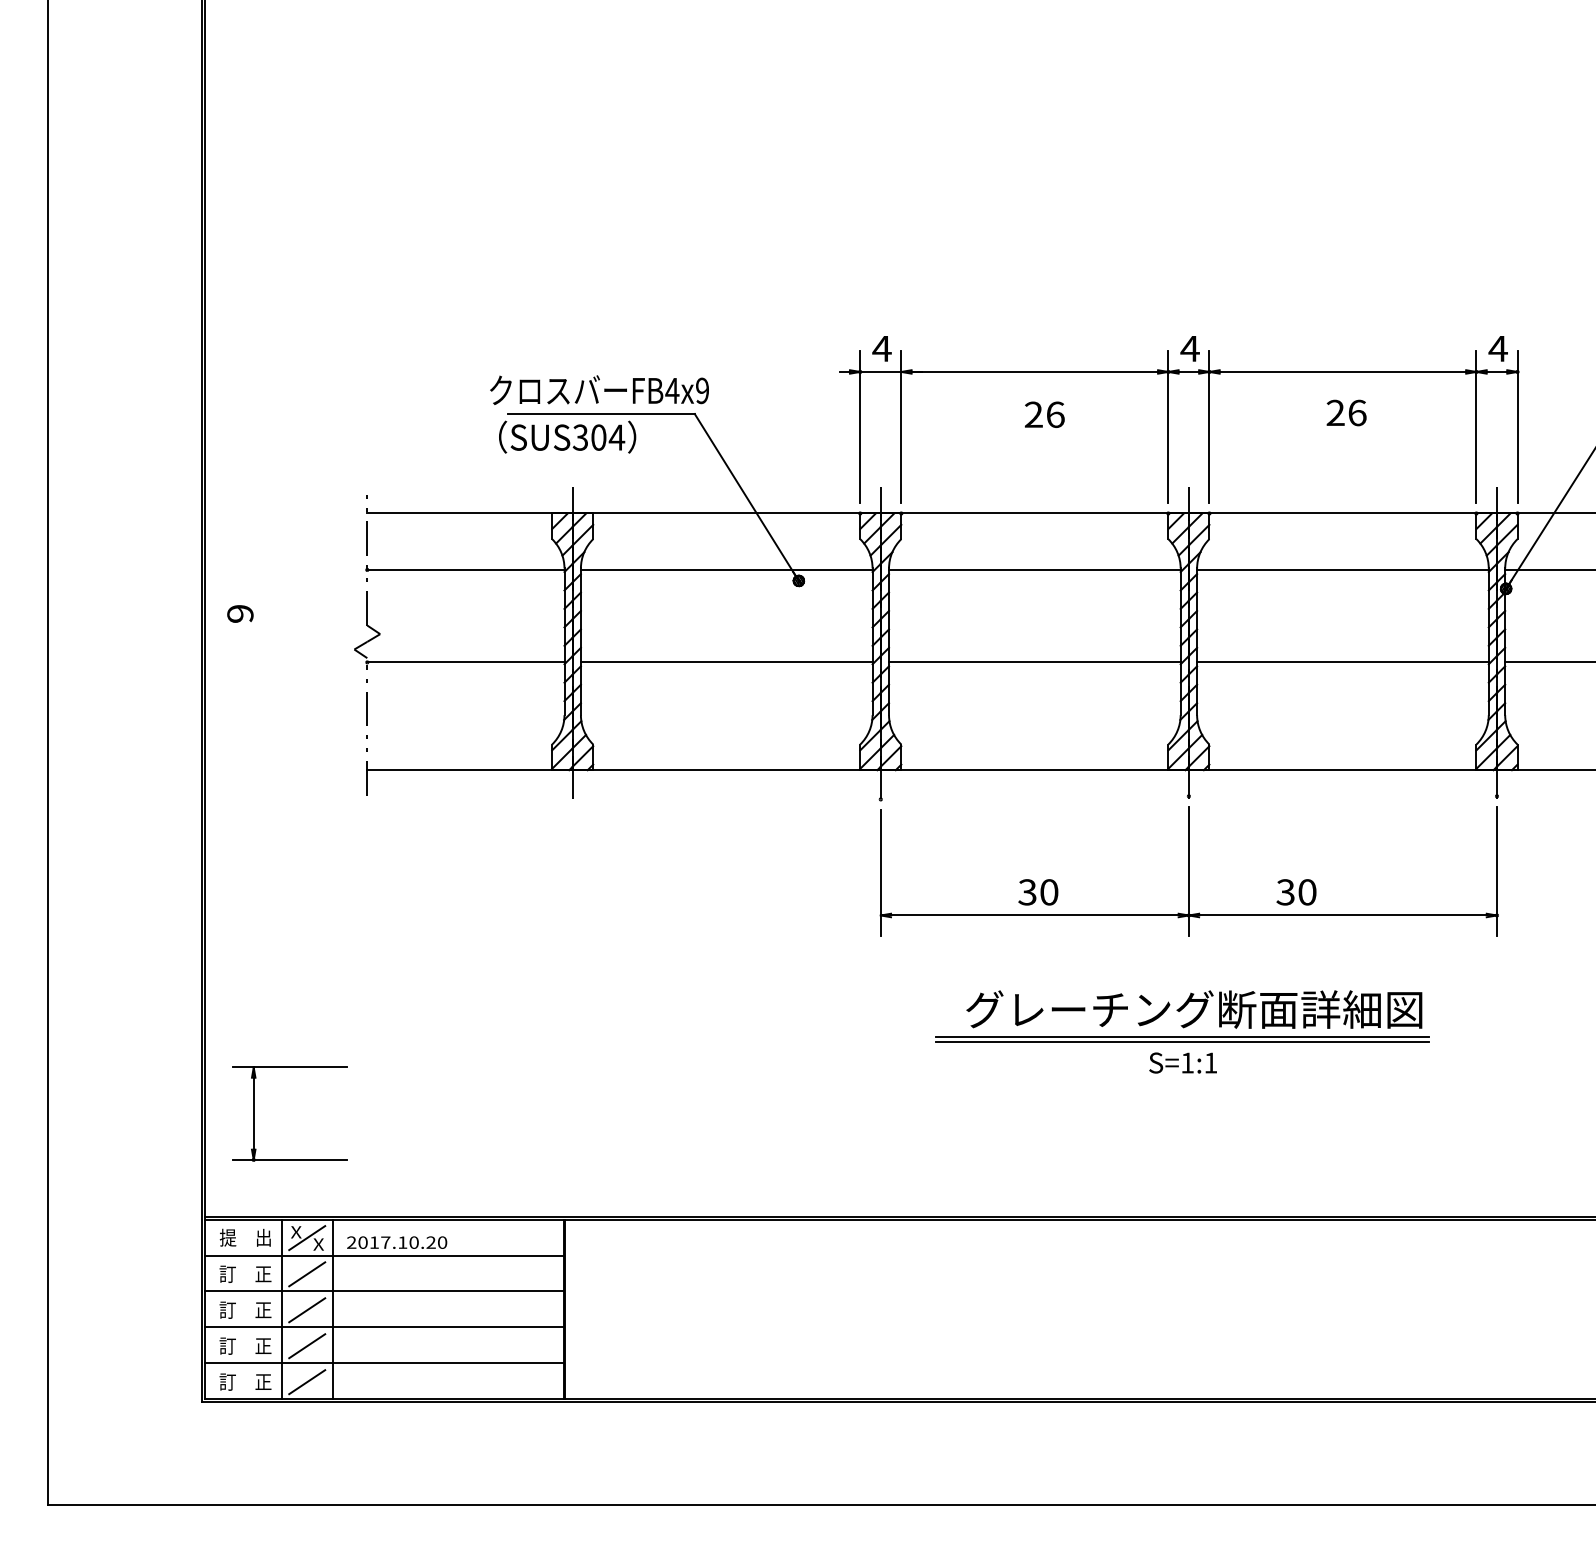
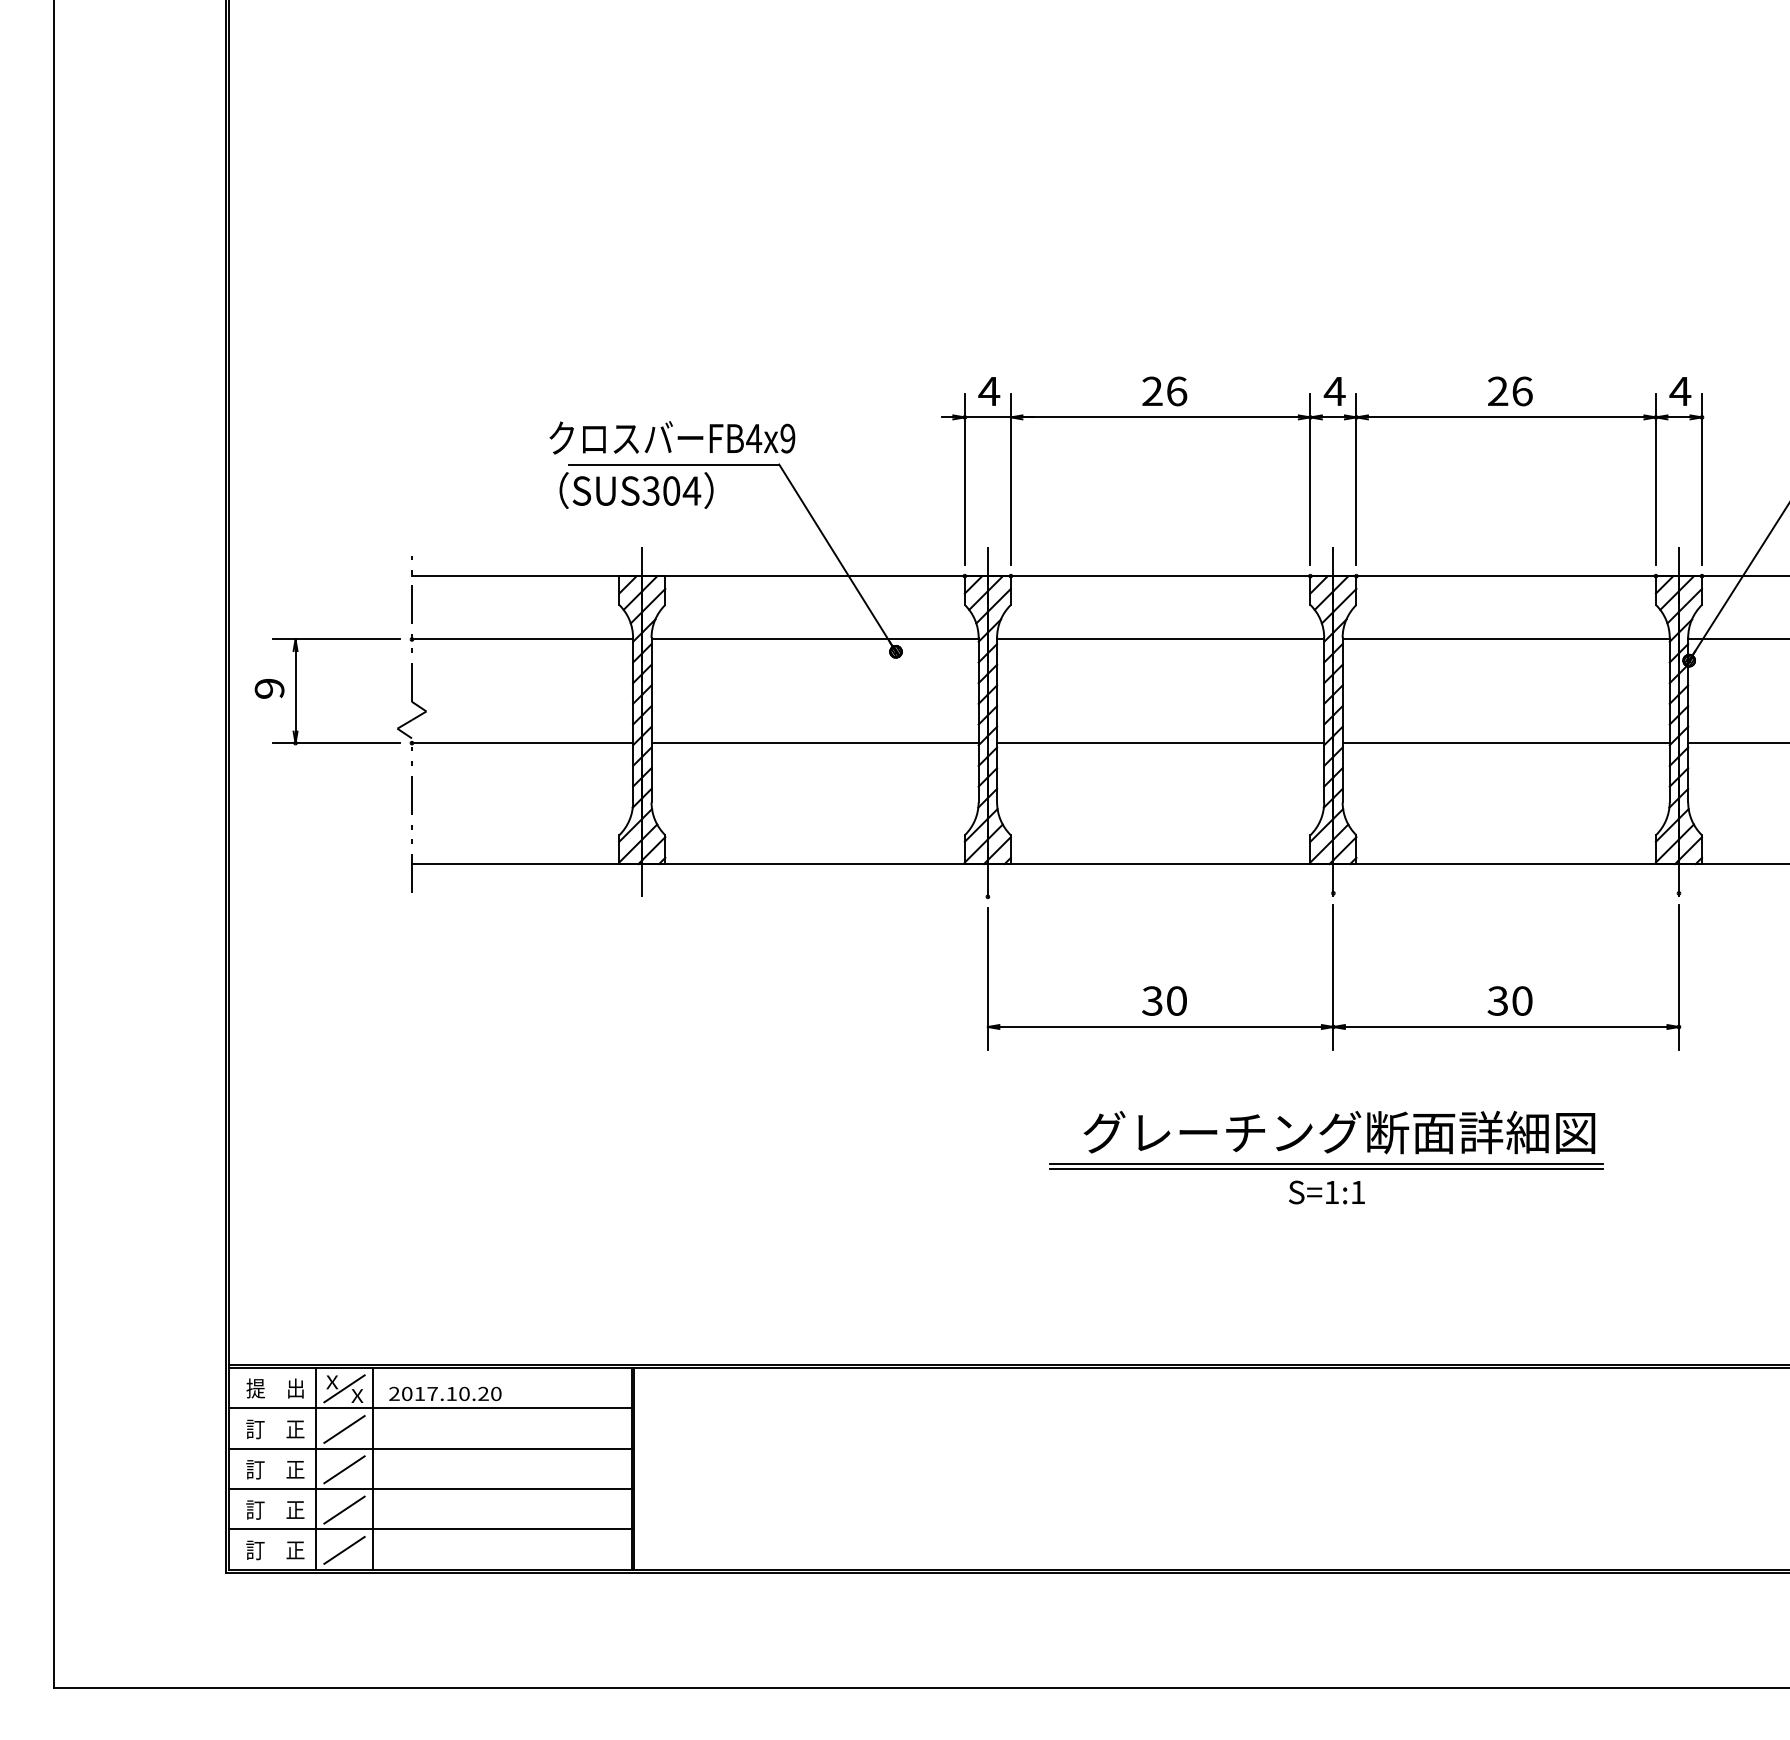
text: (1346, 413) -> (1510, 391), moved
text: (1044, 414) -> (1164, 391), moved
text: (1295, 891) -> (1509, 1000), moved
part: (254, 1113) -> (296, 691), moved

